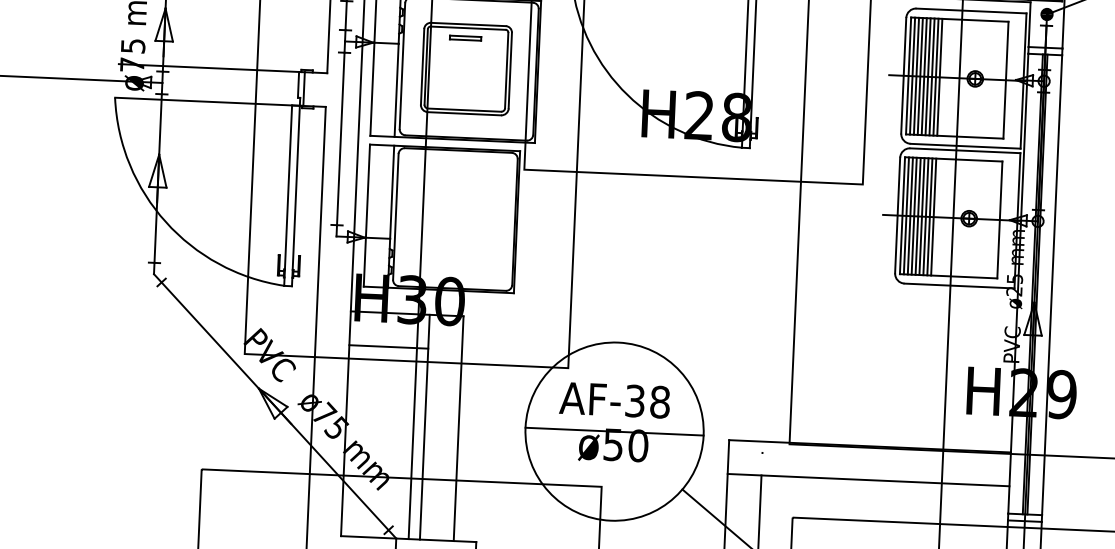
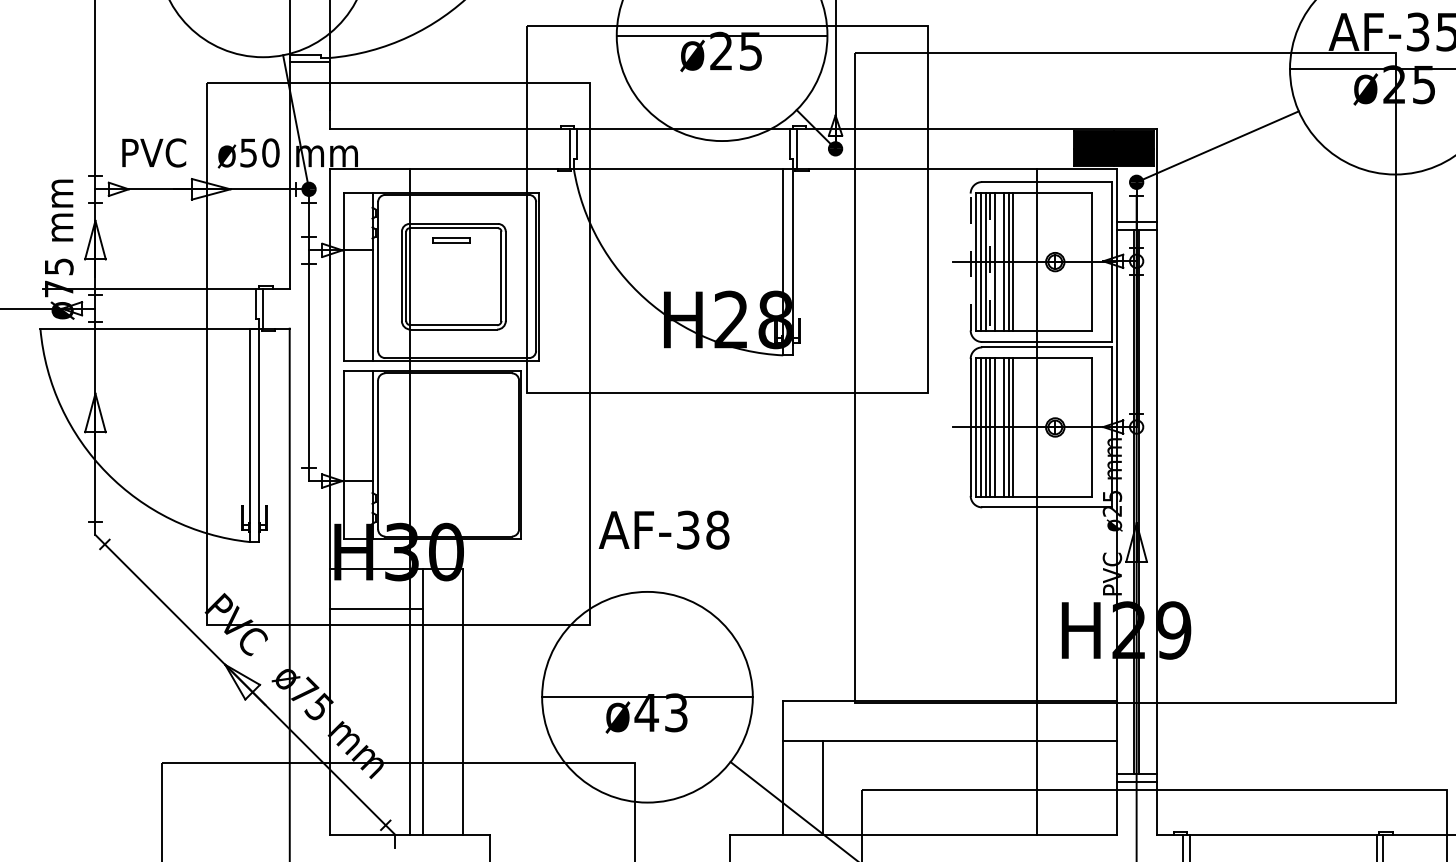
line: (903, 75) -> (970, 261), solid -> dashed
line: (920, 76) -> (990, 262), solid -> dashed
line: (928, 76) -> (999, 261), removed
line: (922, 216) -> (999, 427), removed
text: (614, 399) -> (663, 529), moved
text: (625, 445) -> (661, 712), ø50 -> ø43

